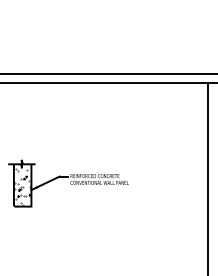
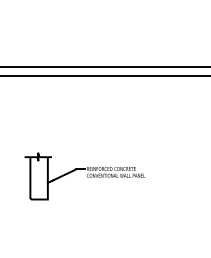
hatch: (22, 186) -> (38, 179), removed

